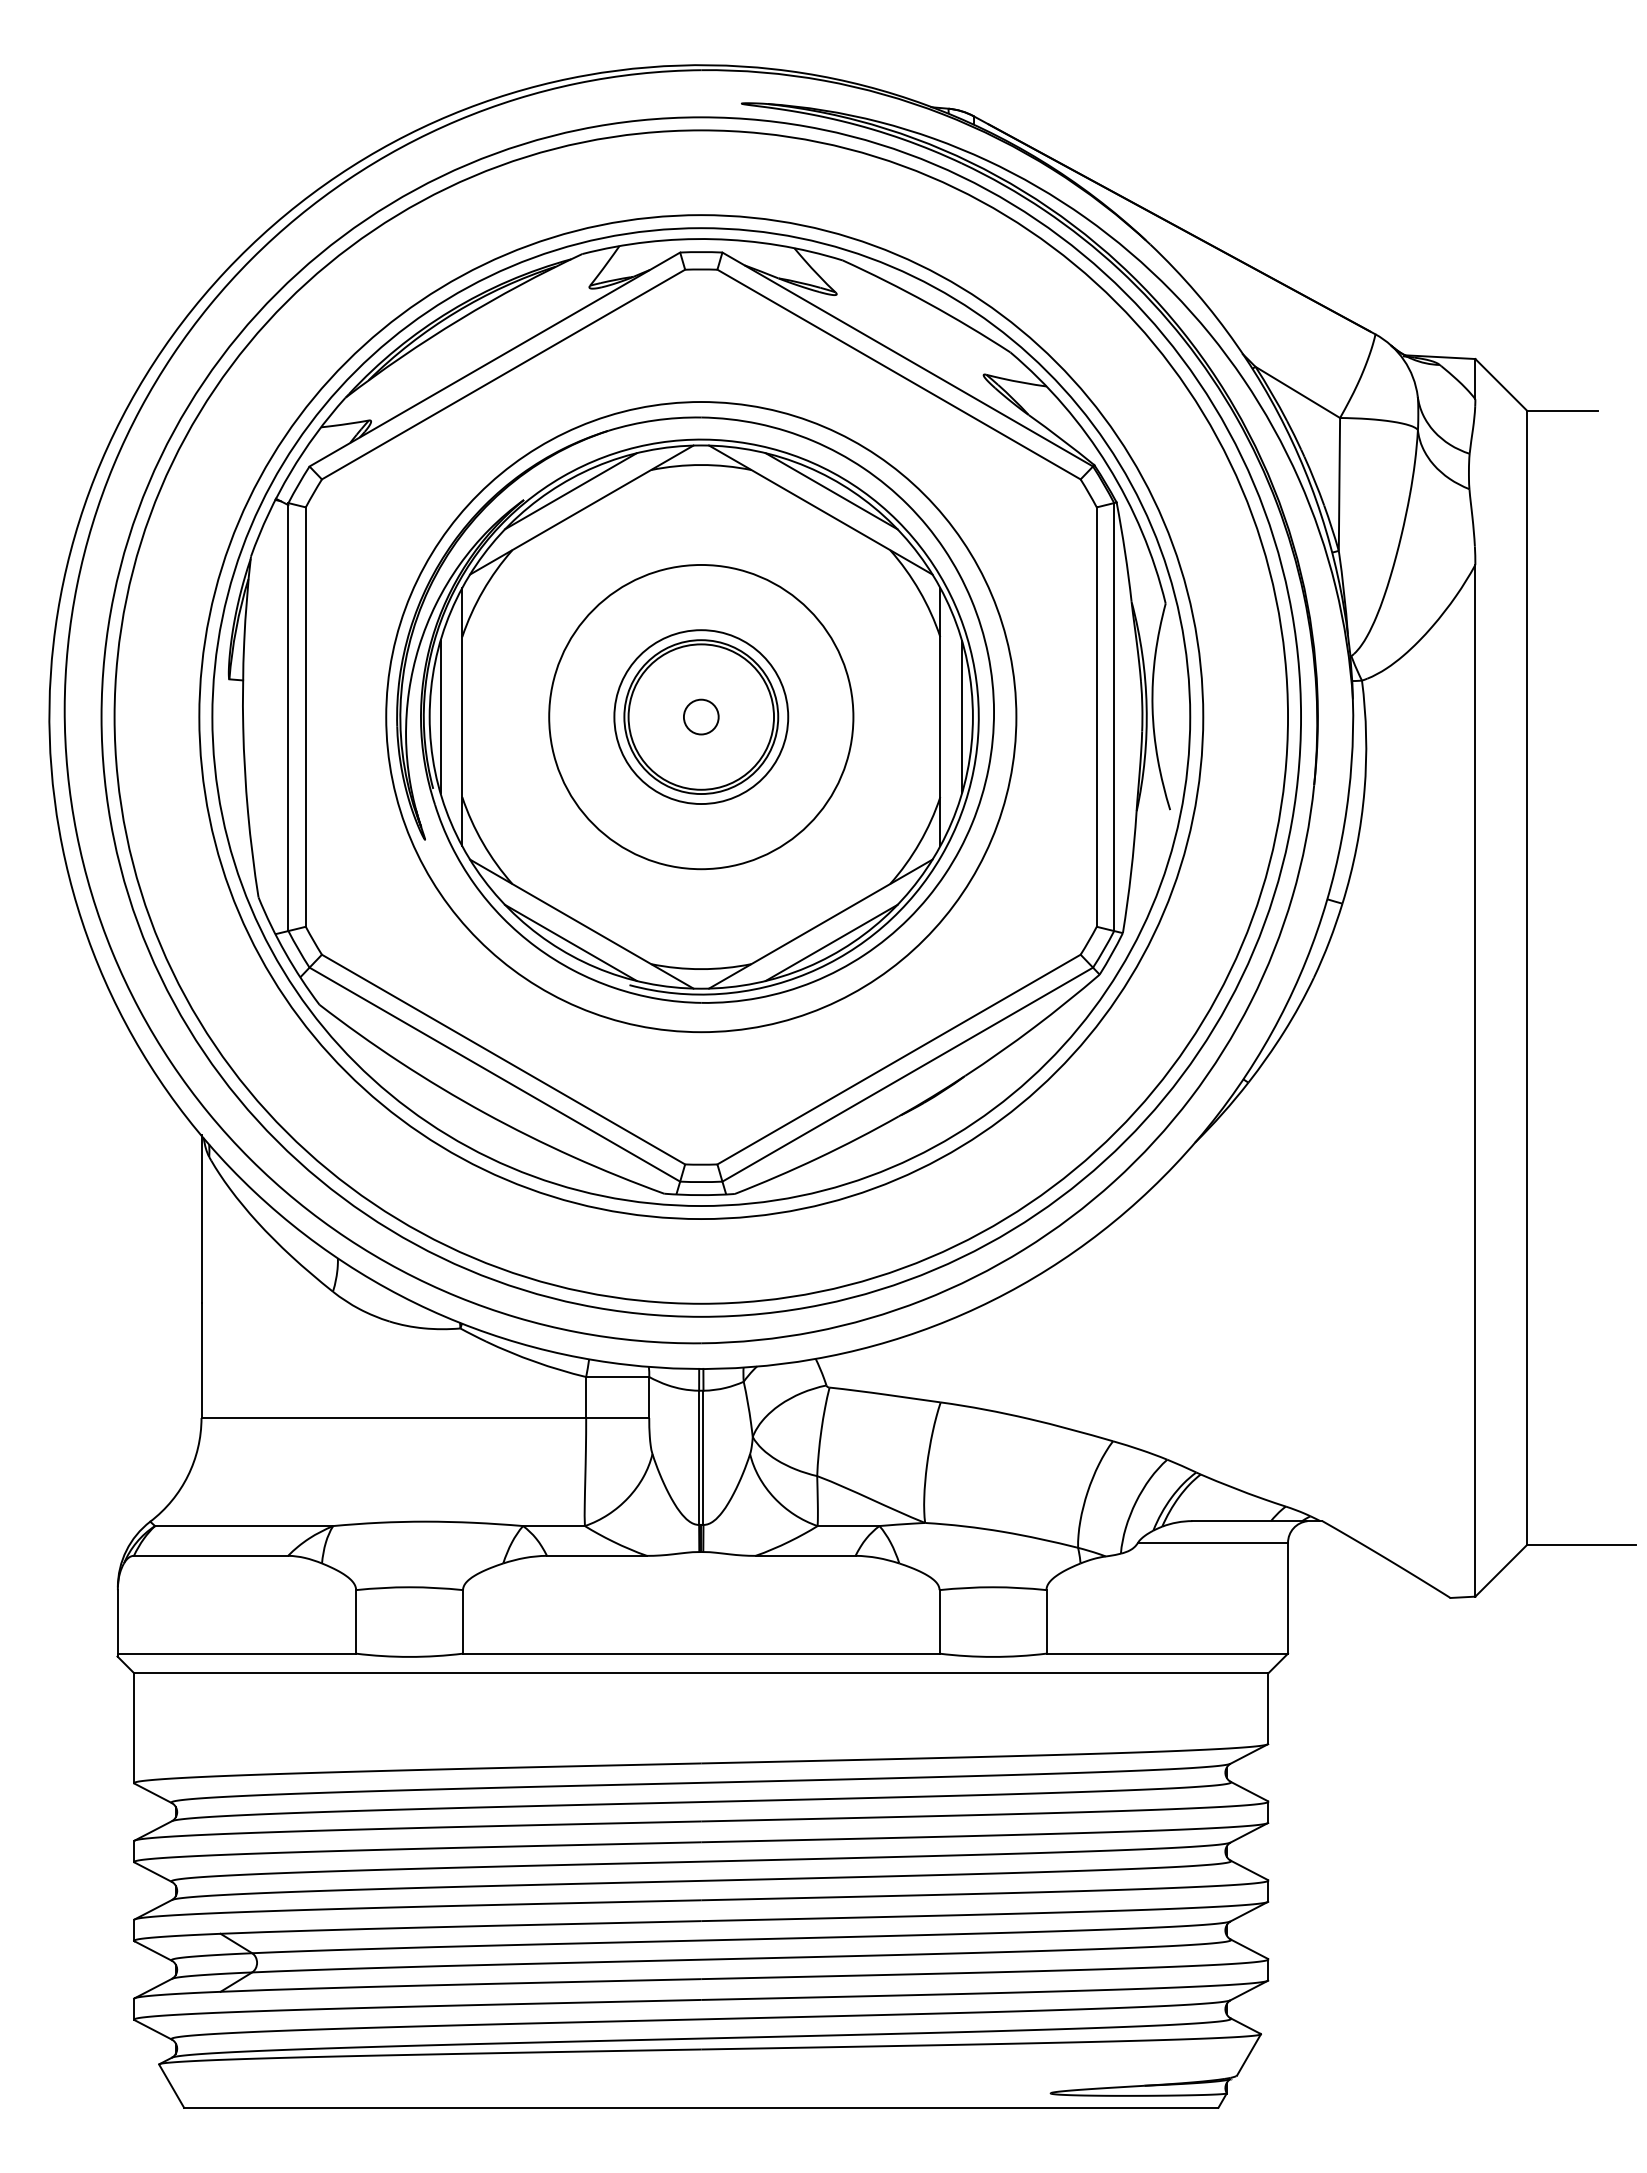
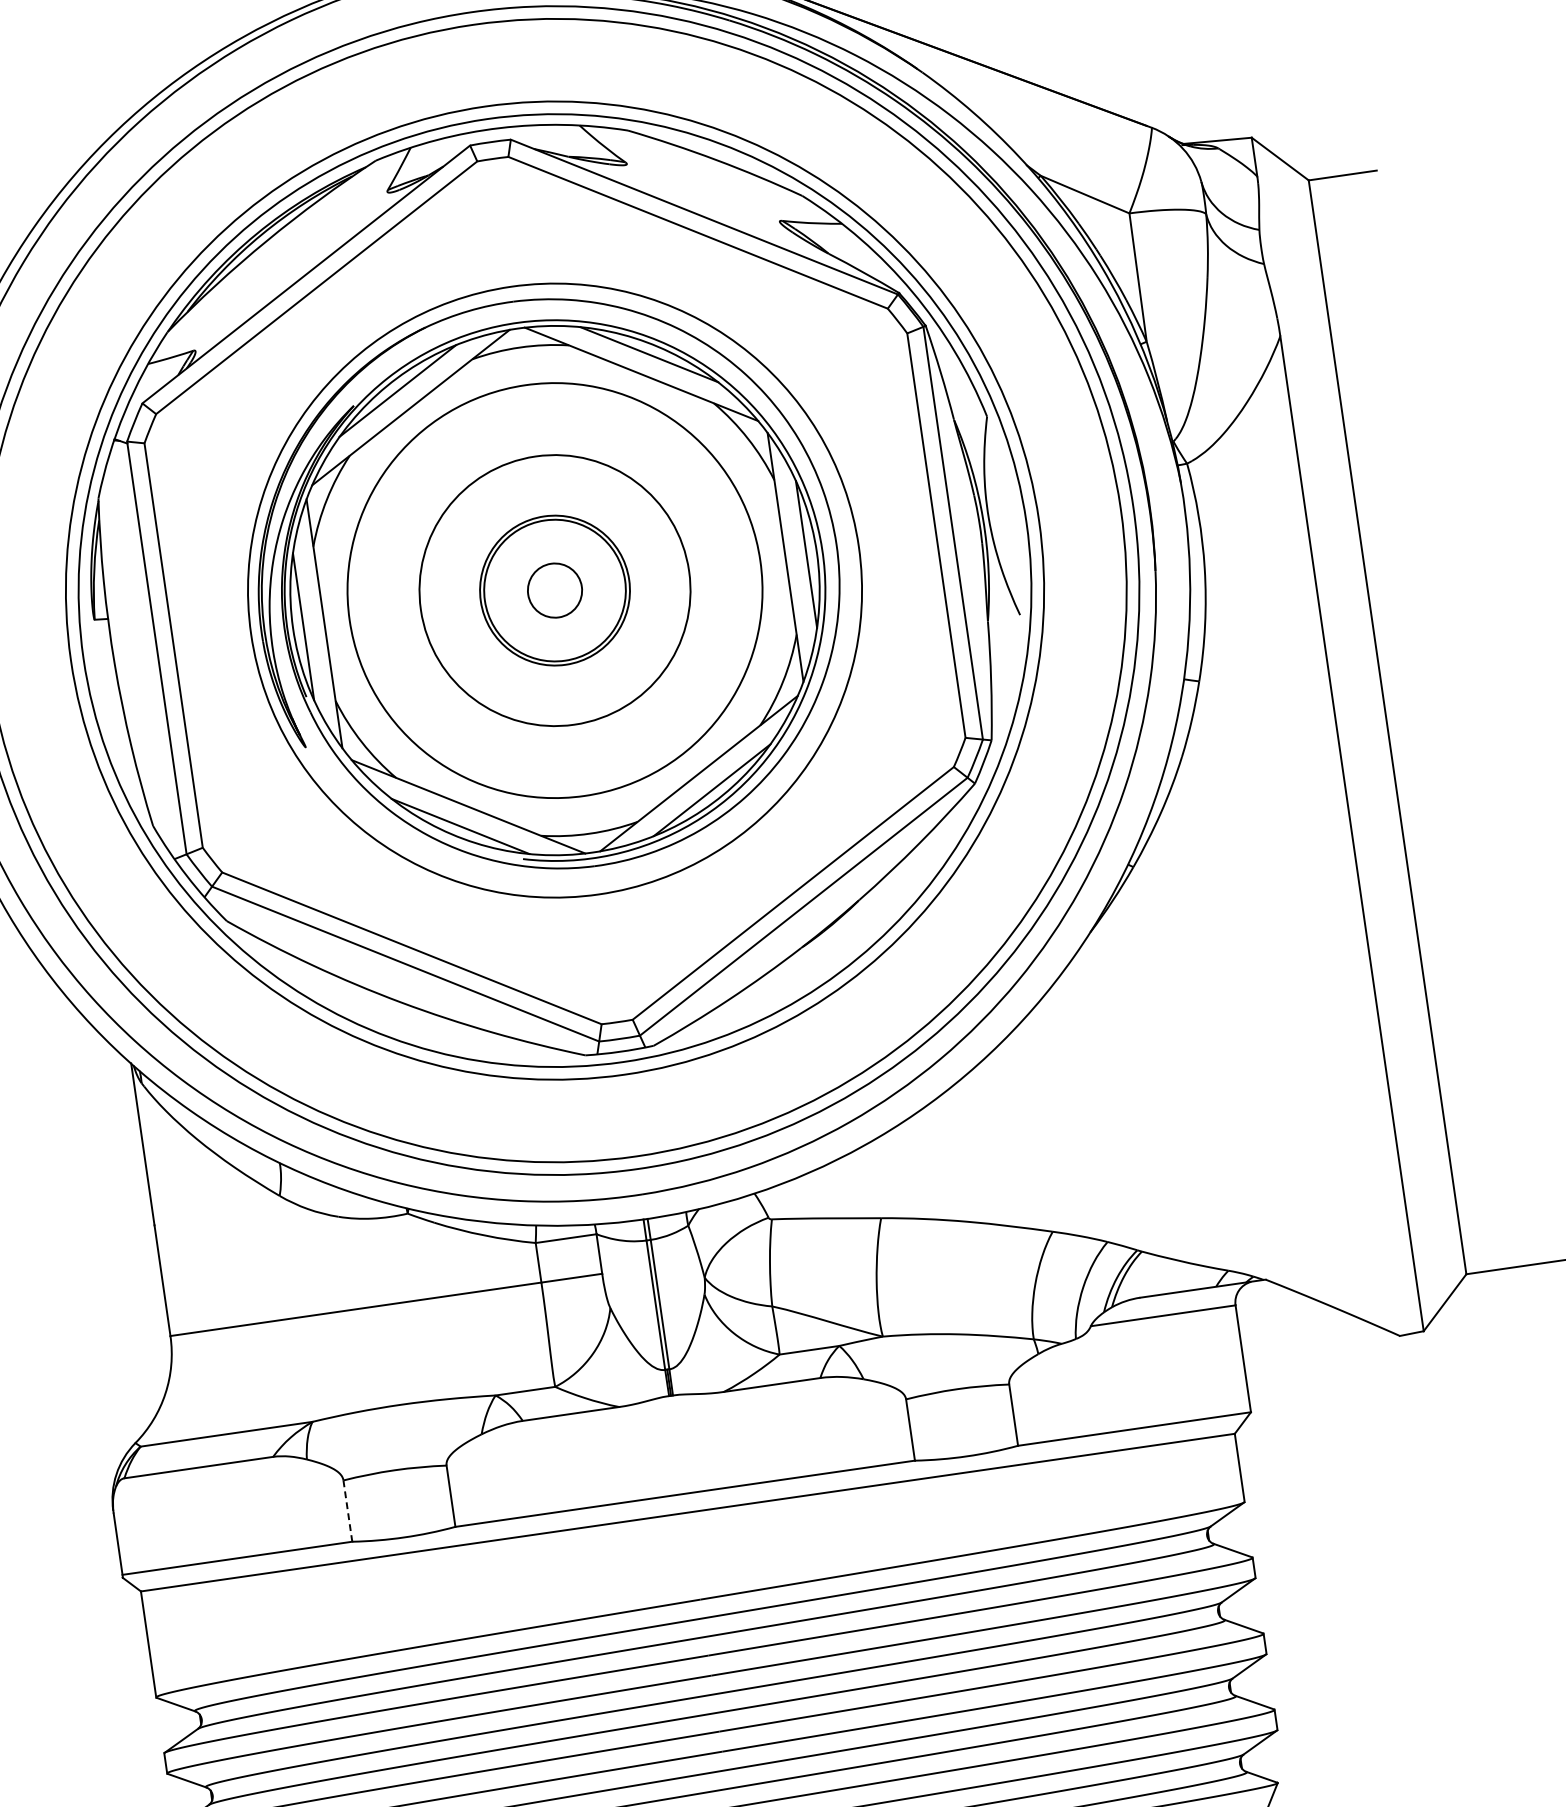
circle: (700, 716) -> (554, 590), size x1.6
circle: (701, 716) -> (555, 590), size x1.4
circle: (701, 717) -> (555, 590), size x1.6
line: (356, 1621) -> (348, 1510), solid -> dashed

